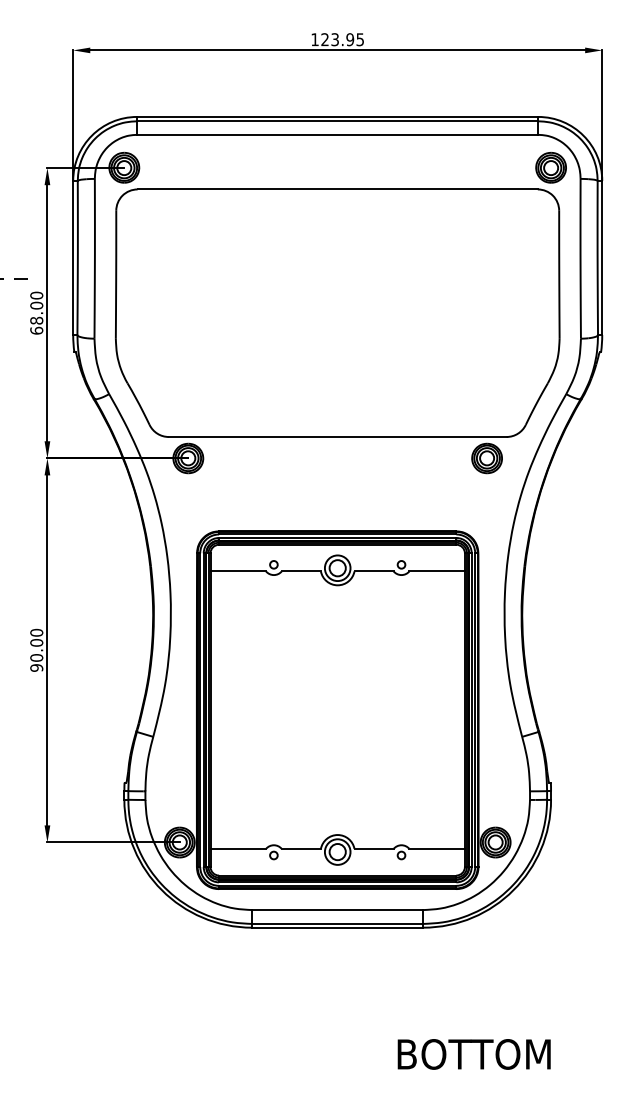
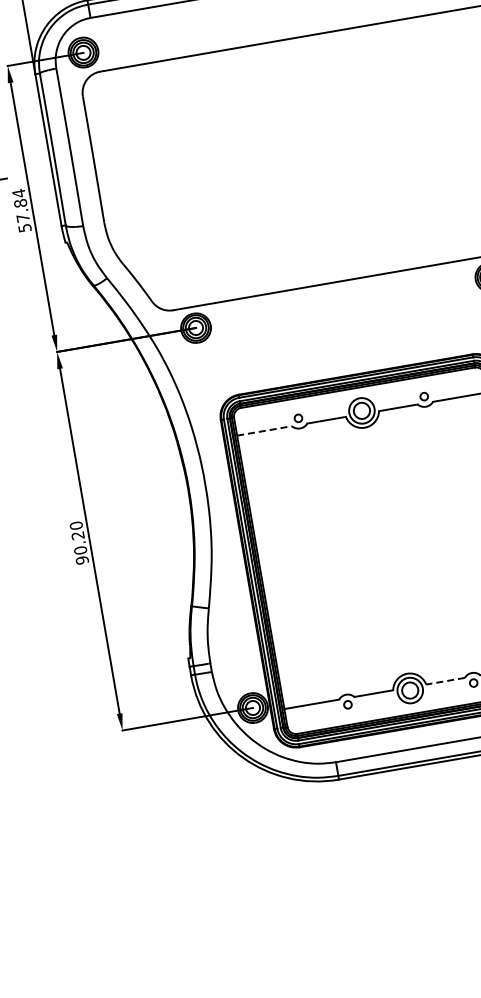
text: (36, 312) -> (21, 210), 68.00 -> 57.84
line: (238, 571) -> (264, 430), solid -> dashed
text: (36, 642) -> (77, 535), 90.00 -> 90.20
line: (374, 848) -> (445, 680), solid -> dashed

